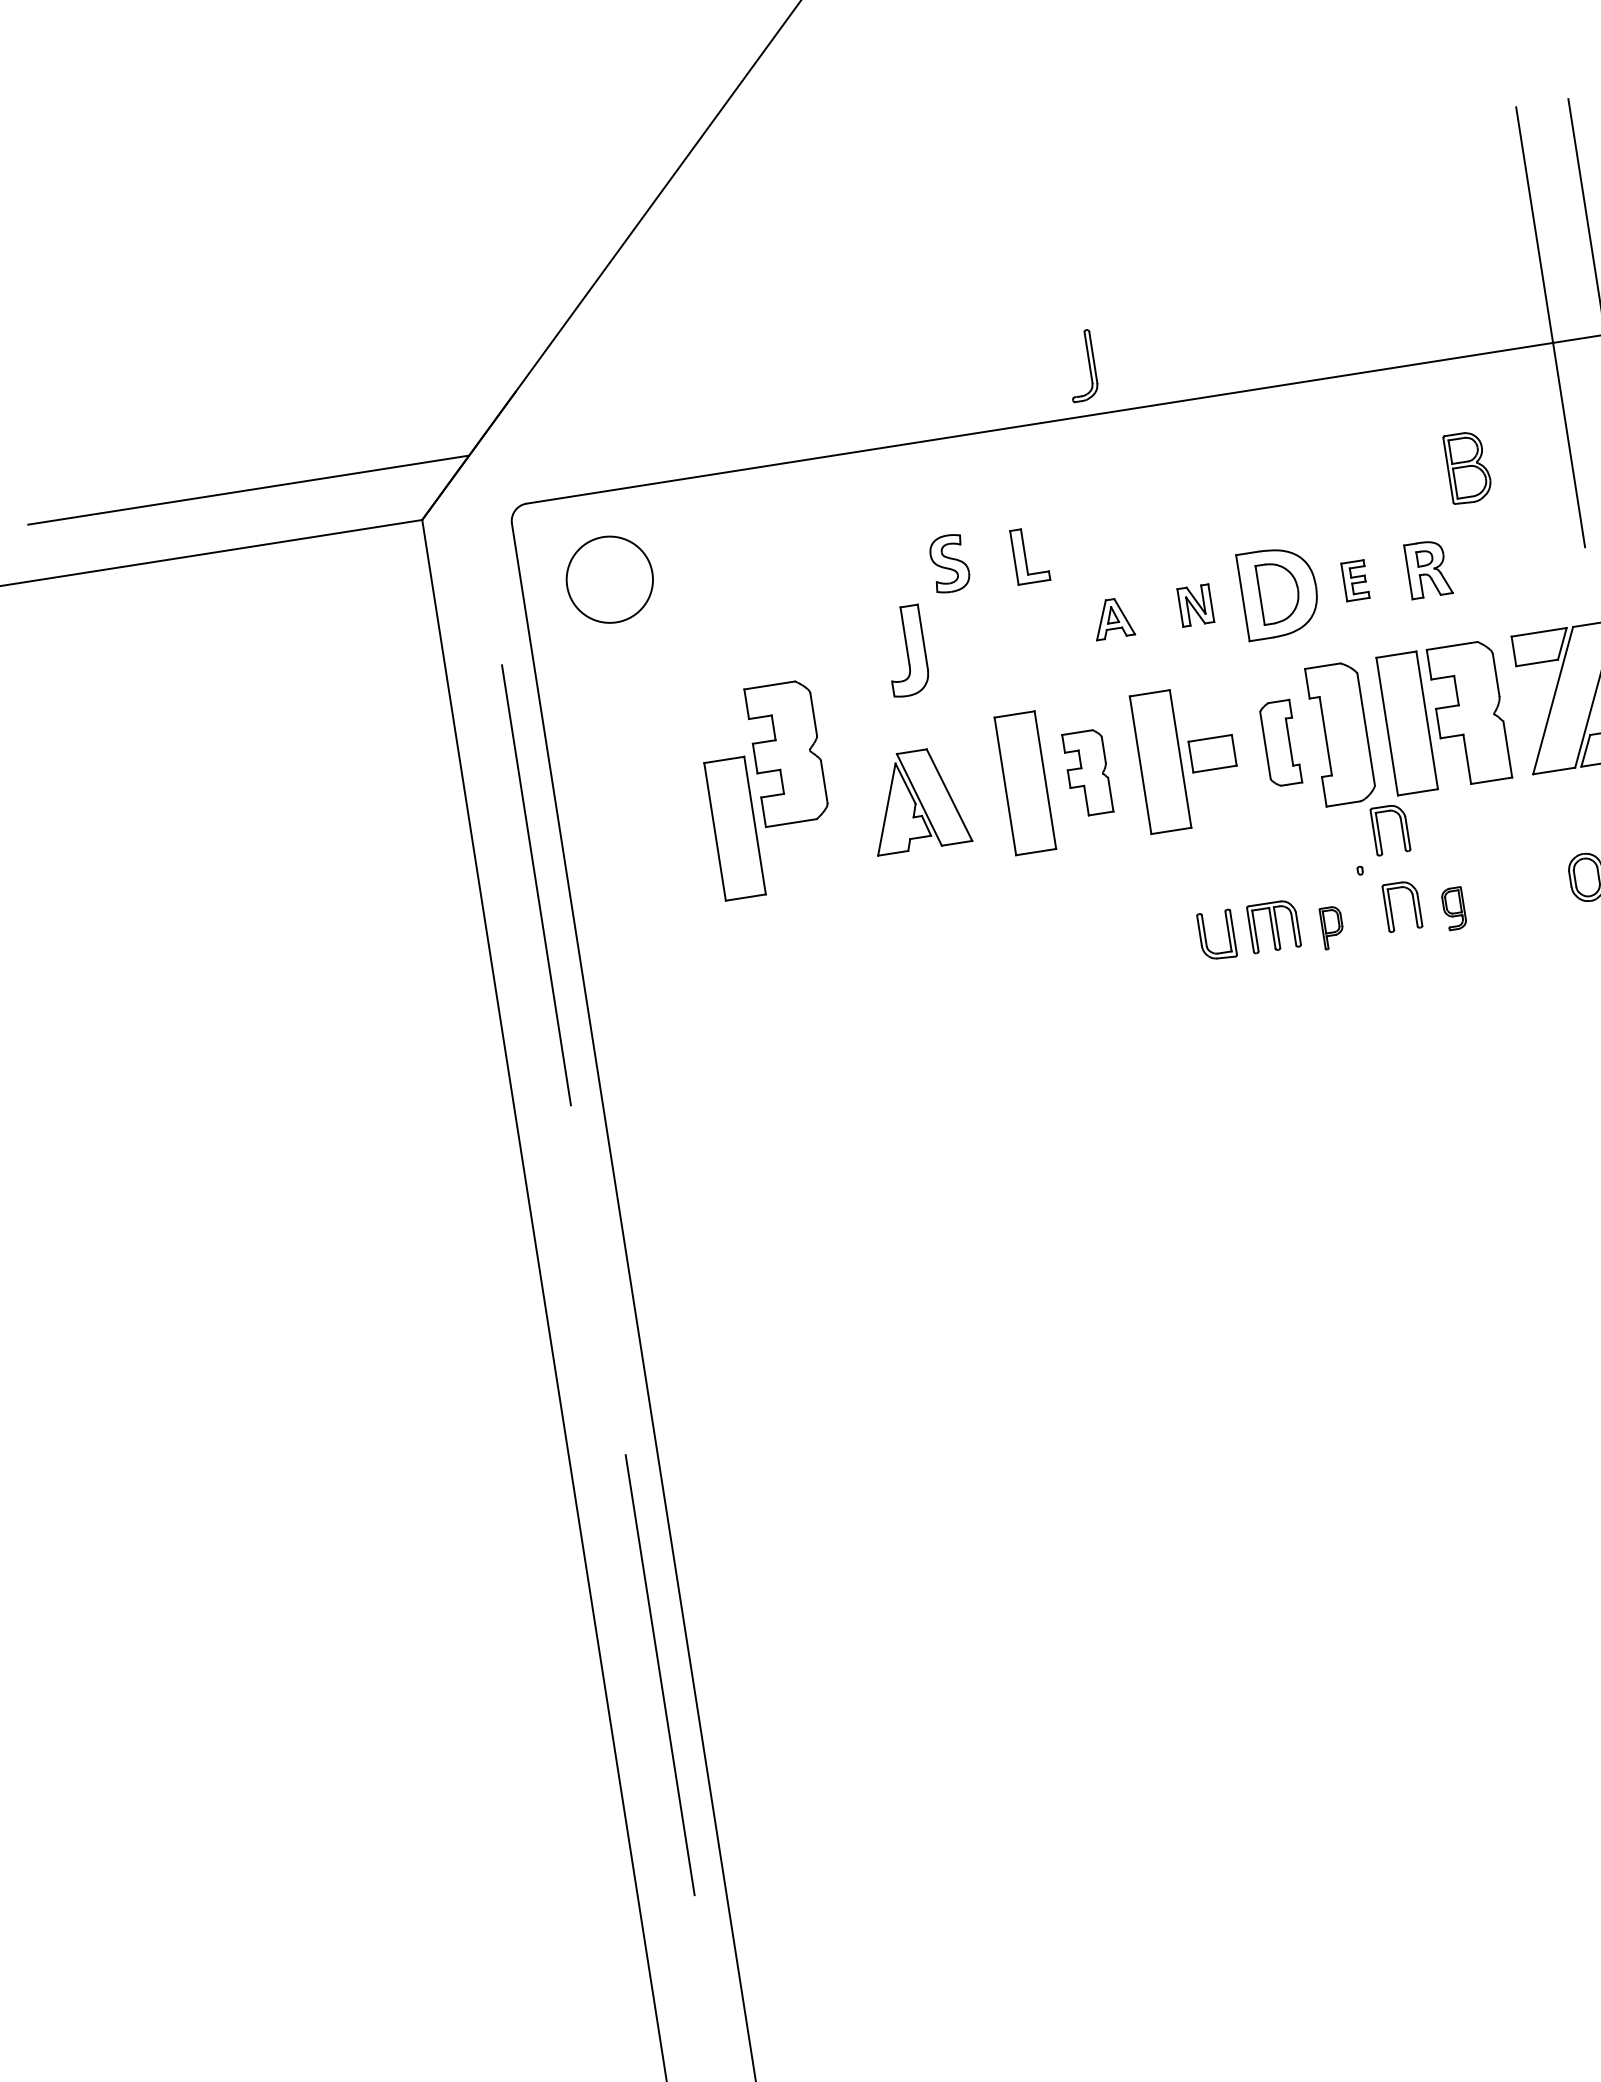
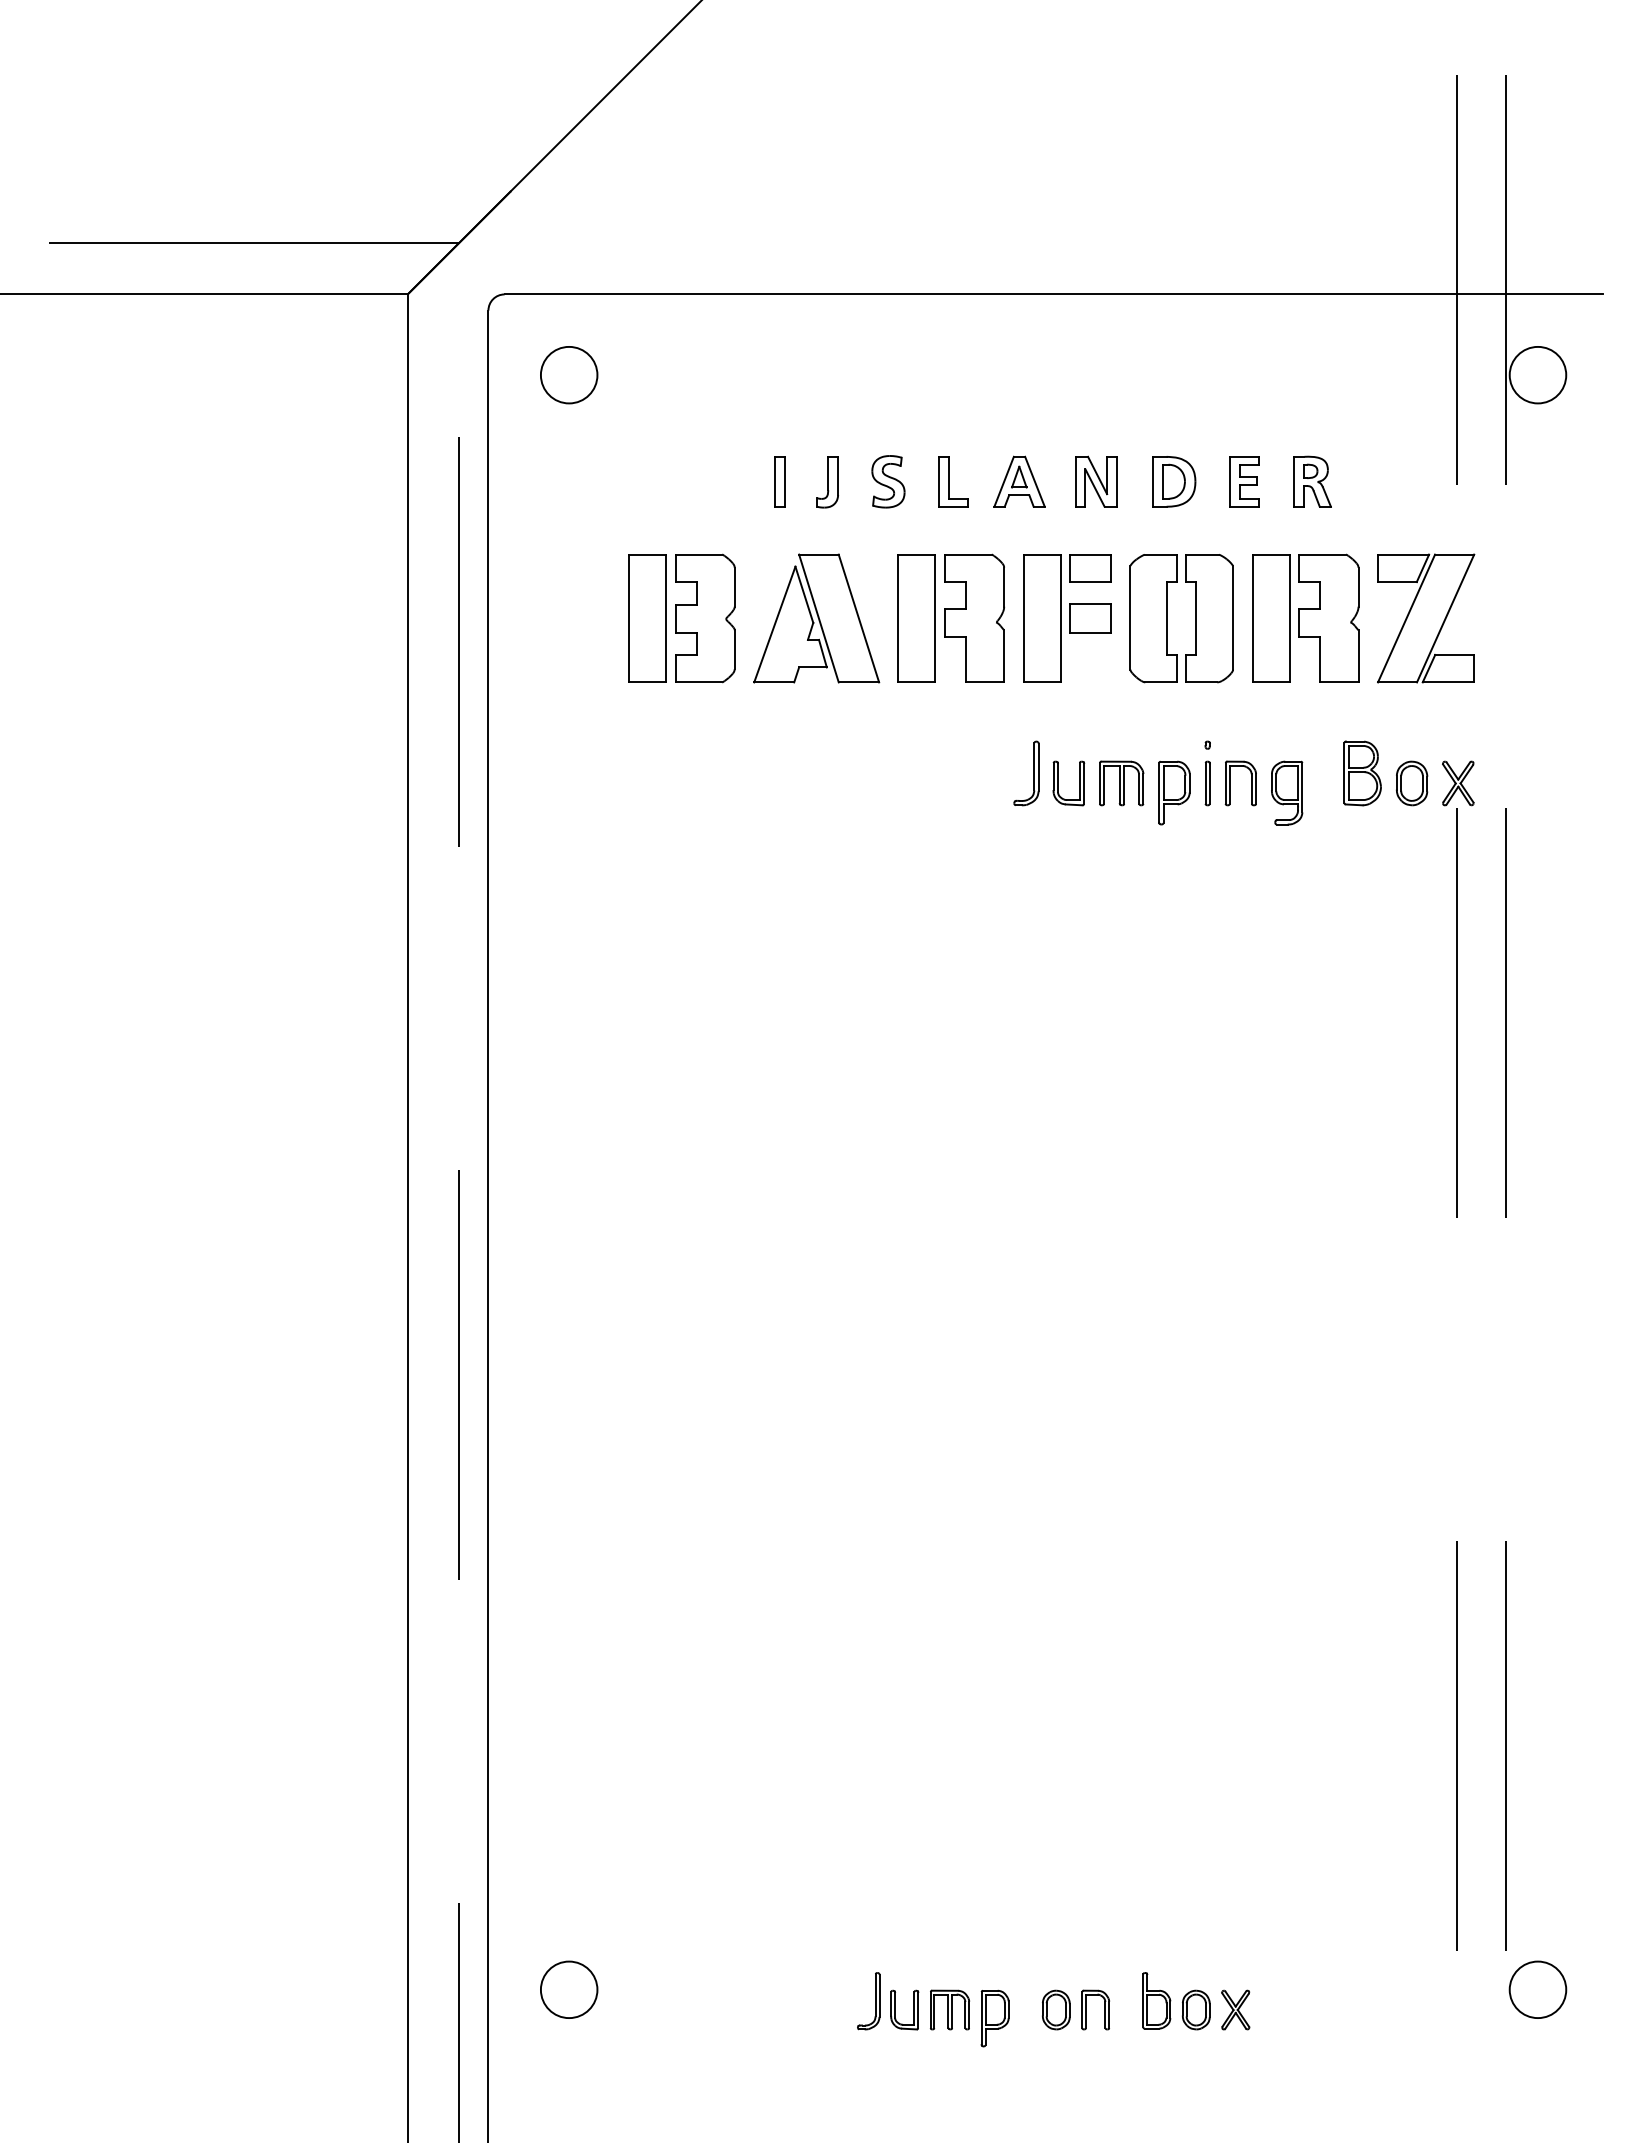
part: (1088, 364) -> (1033, 773), moved
part: (1468, 467) -> (1362, 773), moved
part: (1030, 555) -> (953, 481), moved
part: (949, 563) -> (888, 481), moved
circle: (608, 579) -> (568, 374), size x0.71
part: (1355, 580) -> (1244, 481), size x1.43
part: (1279, 592) -> (1174, 481), size x0.62
part: (1195, 605) -> (1096, 481), size x1.43
part: (1112, 618) -> (1019, 481), size x1.43
part: (906, 651) -> (827, 482), size x0.62
part: (854, 658) -> (779, 481), added
part: (1204, 700) -> (1090, 568), added
part: (1280, 743) -> (1153, 618), size x1.67
part: (787, 753) -> (705, 618), moved
part: (1087, 772) -> (974, 617), size x1.67
part: (917, 800) -> (816, 618), size x1.43
part: (1379, 831) -> (1230, 712), removed
part: (1454, 908) -> (1287, 792), size x1.67
part: (1366, 912) -> (1207, 783), added
part: (1332, 927) -> (1174, 792), size x1.67

